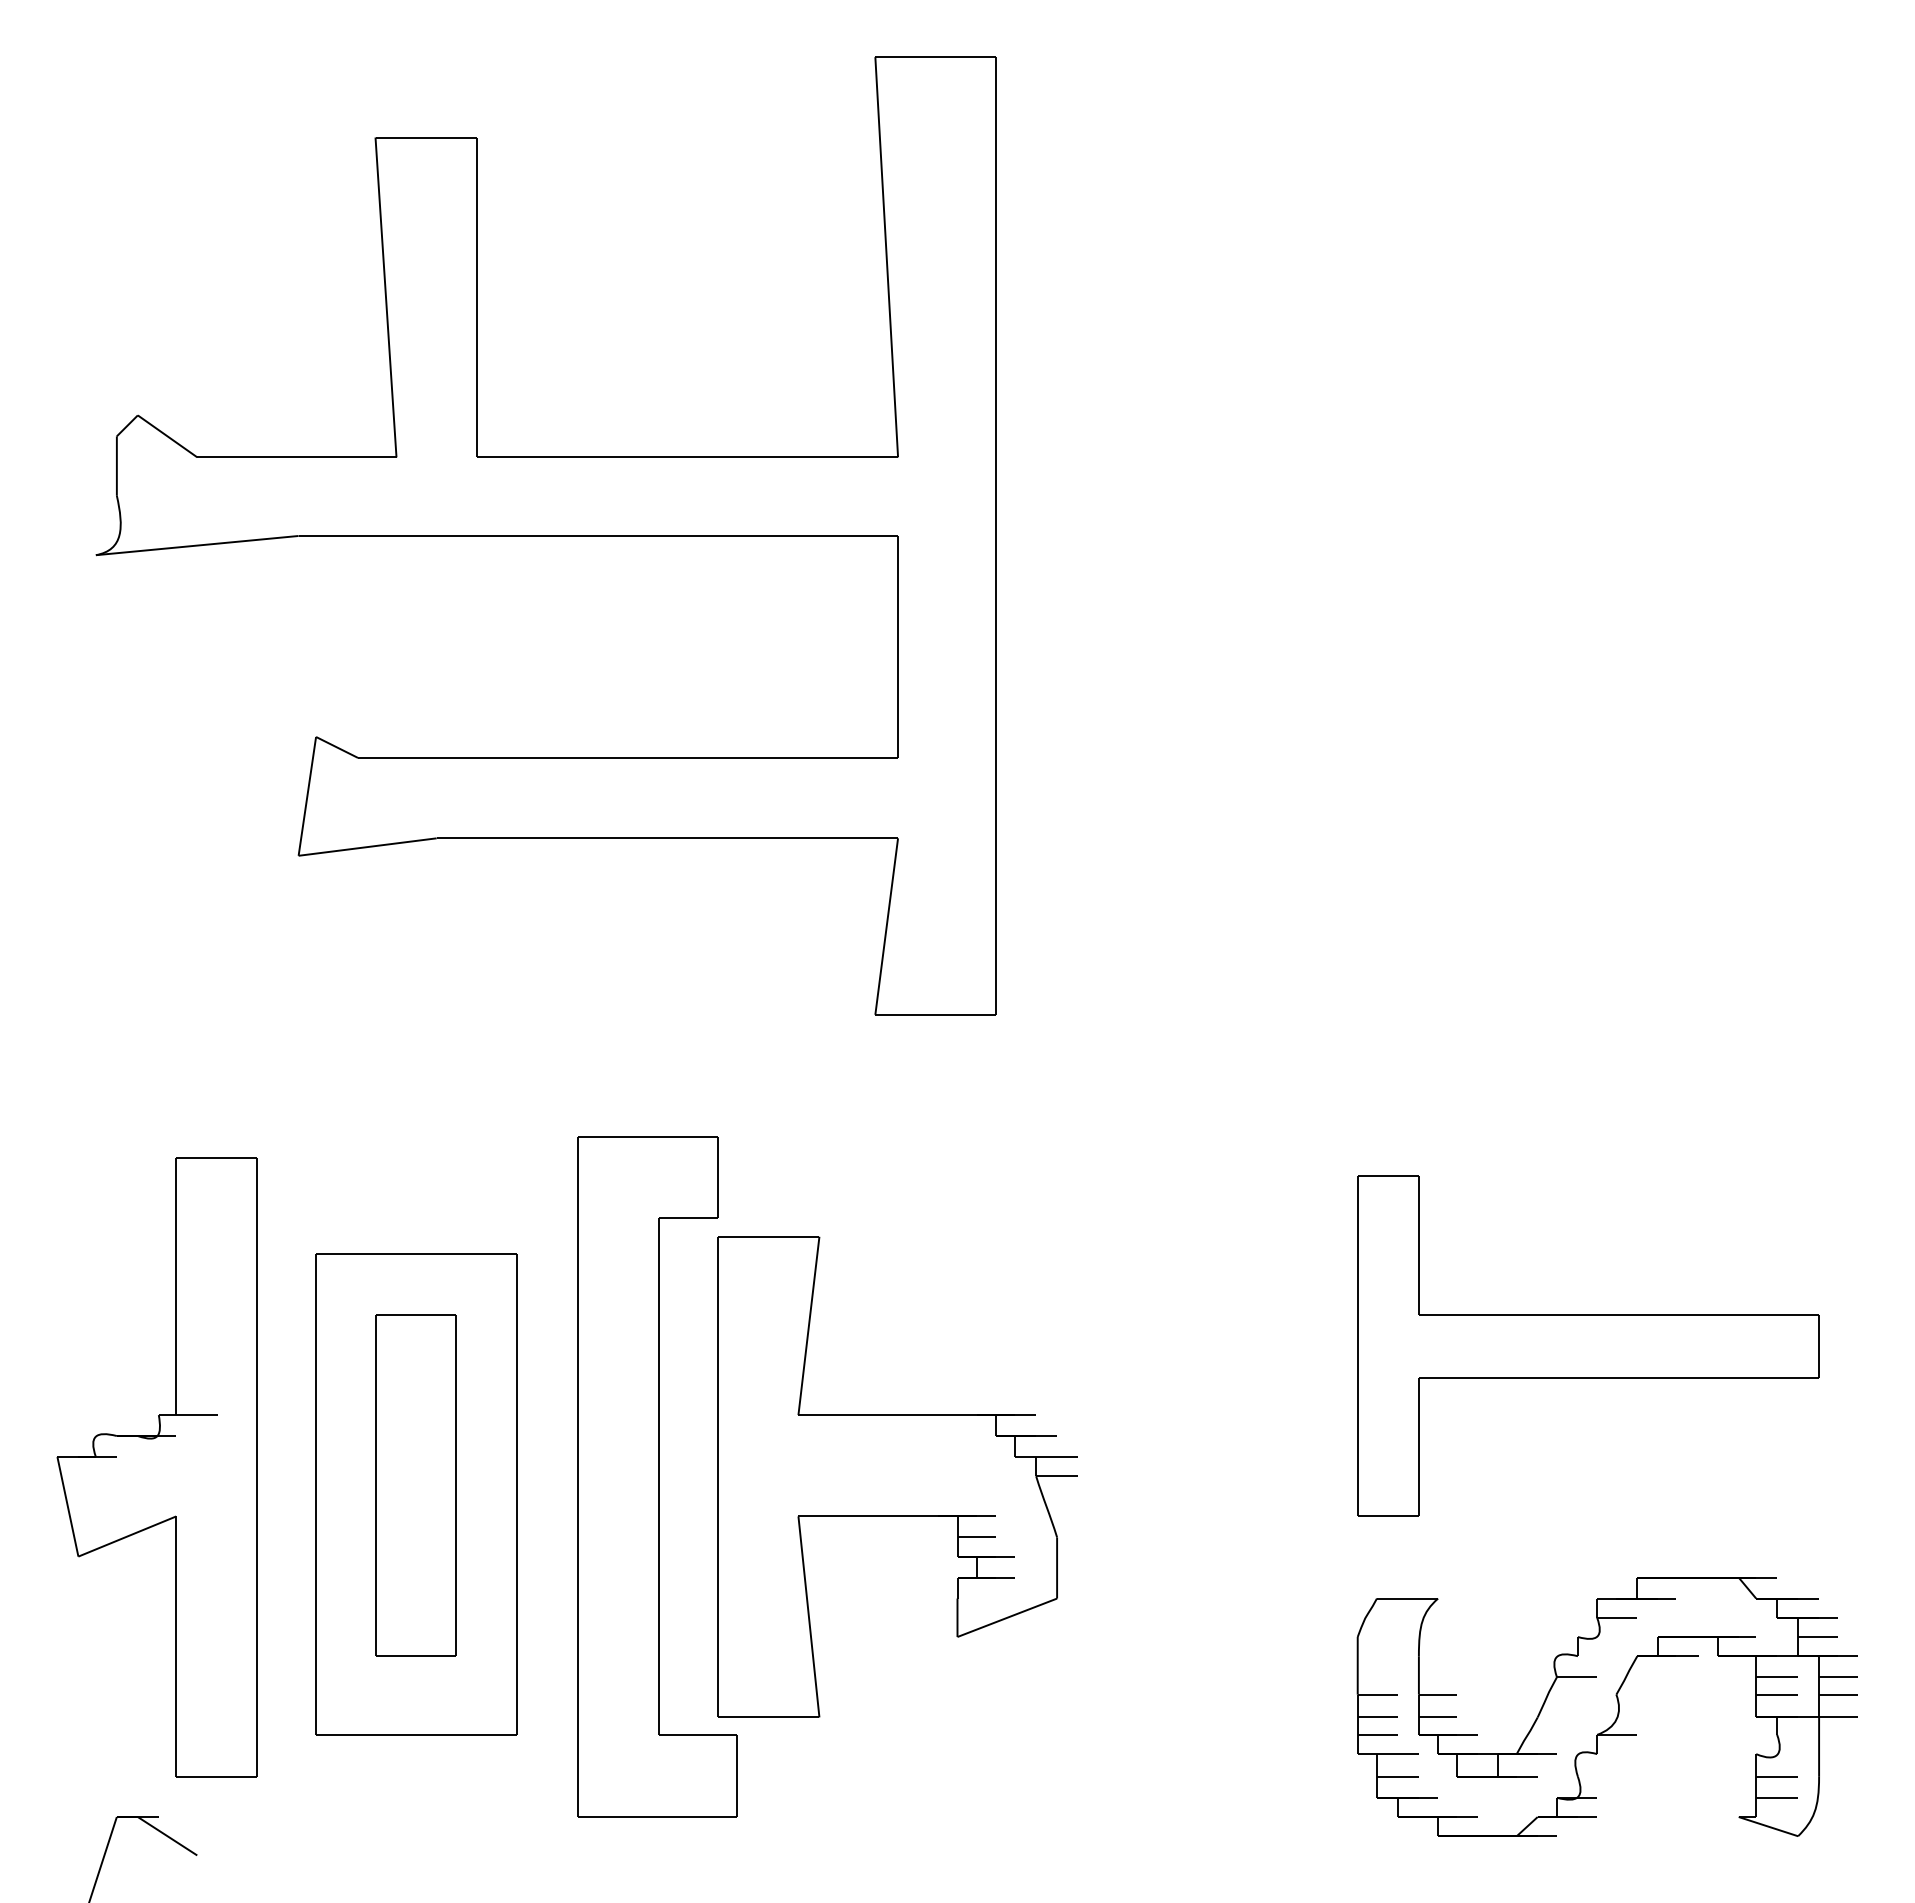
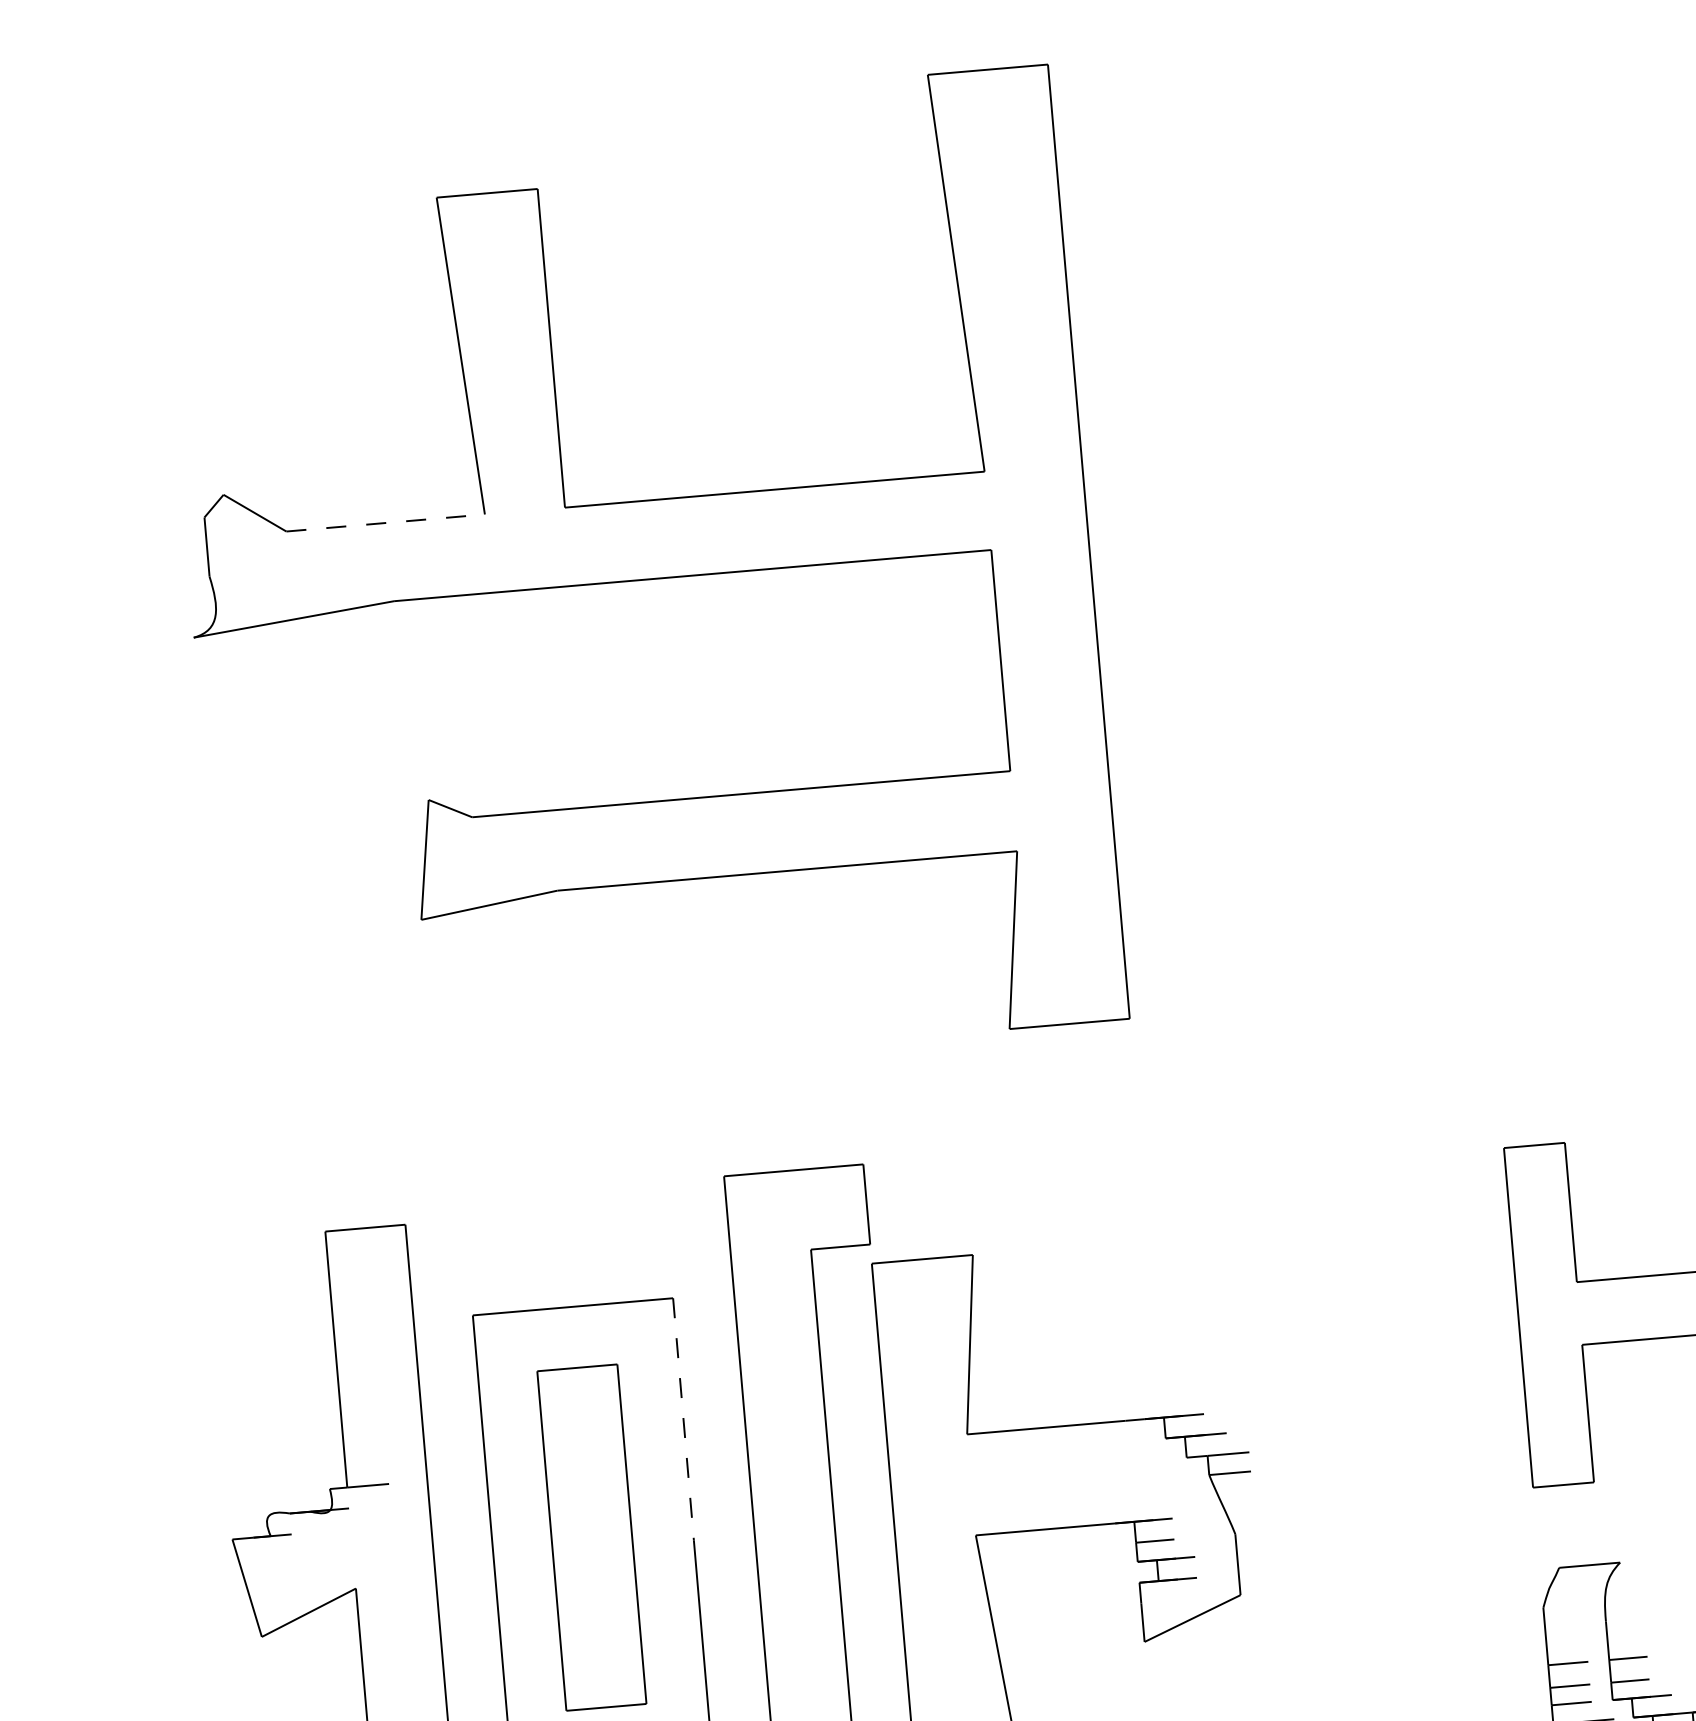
line: (296, 457) -> (385, 523), solid -> dashed
line: (517, 1376) -> (683, 1419), solid -> dashed

